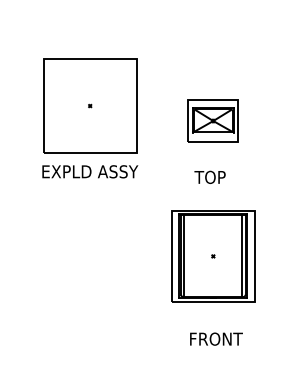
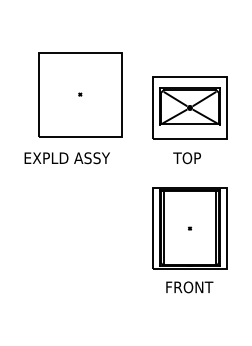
part: (212, 120) -> (189, 107), size x1.67
text: (89, 172) -> (66, 158), moved
text: (216, 339) -> (189, 287), moved

